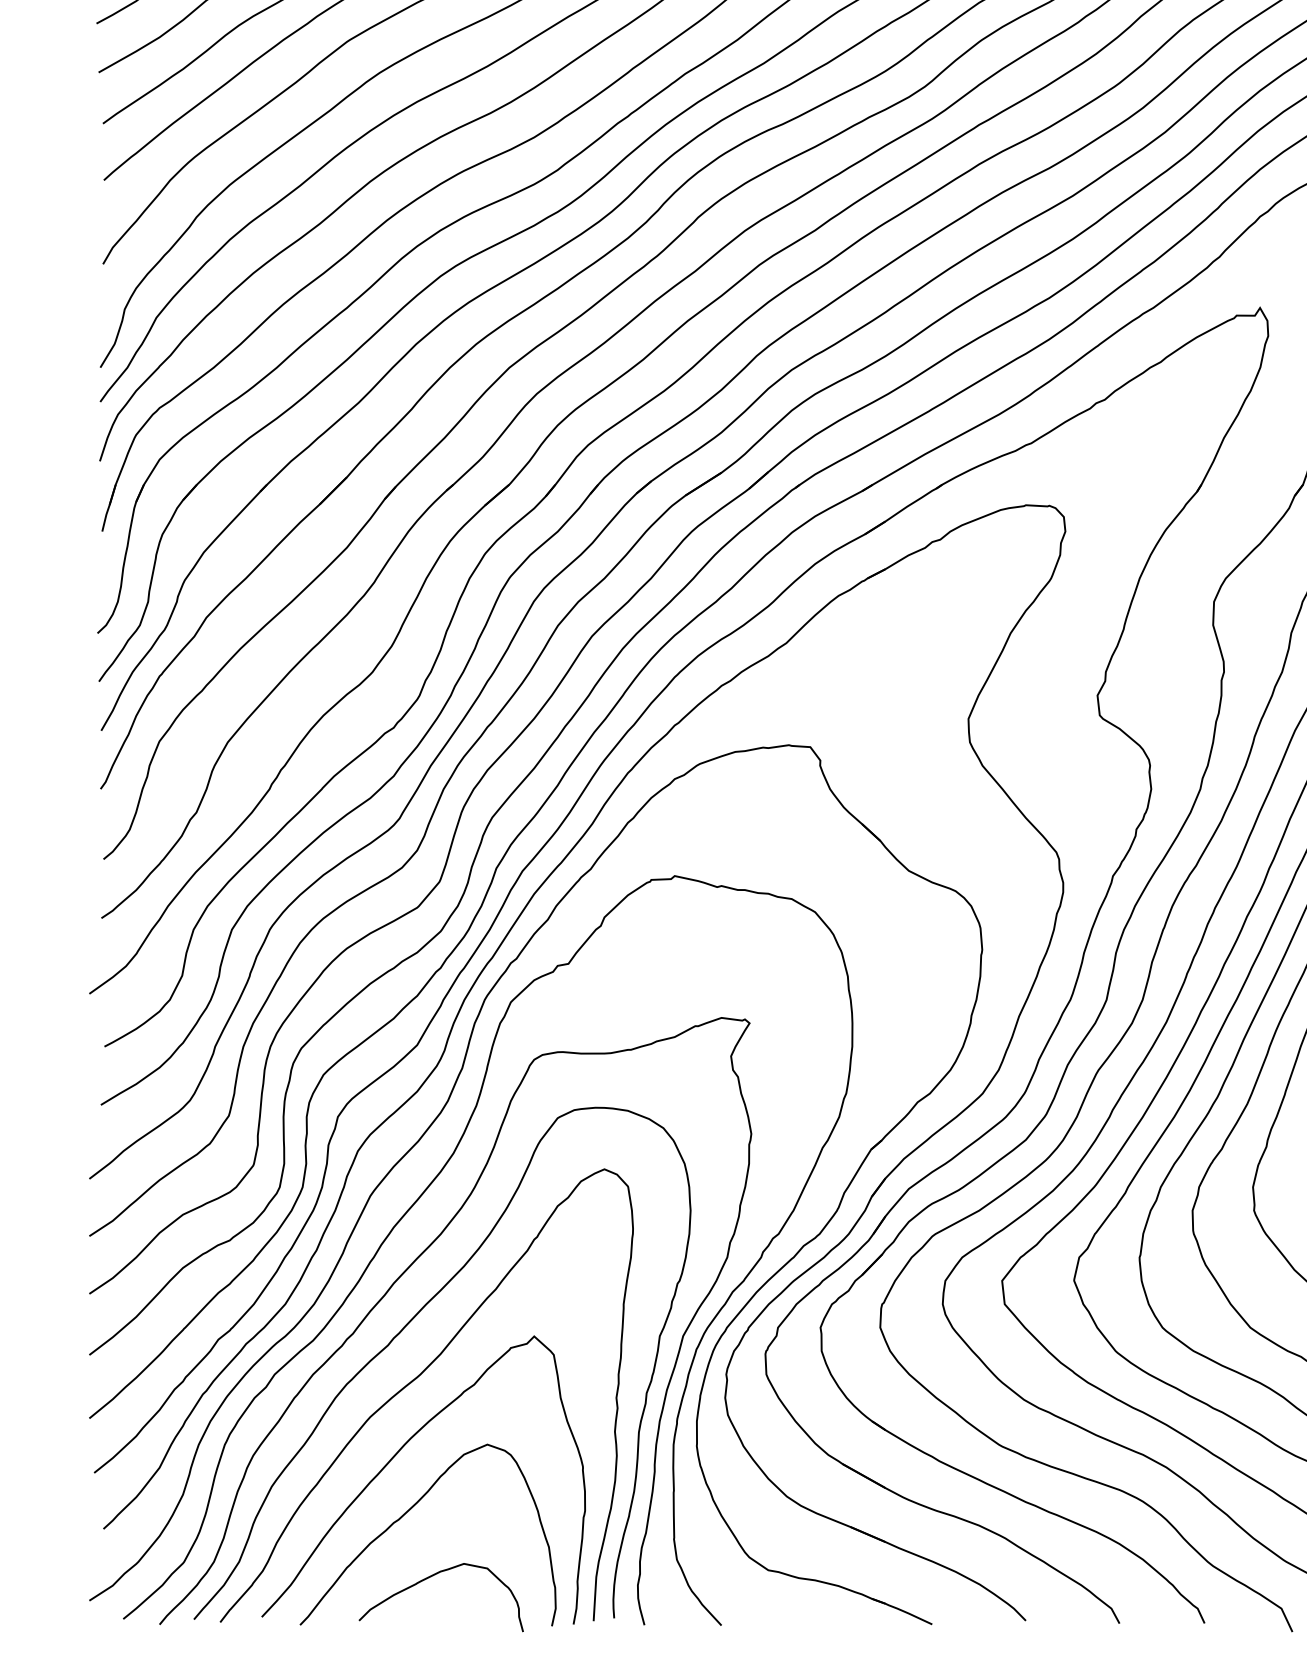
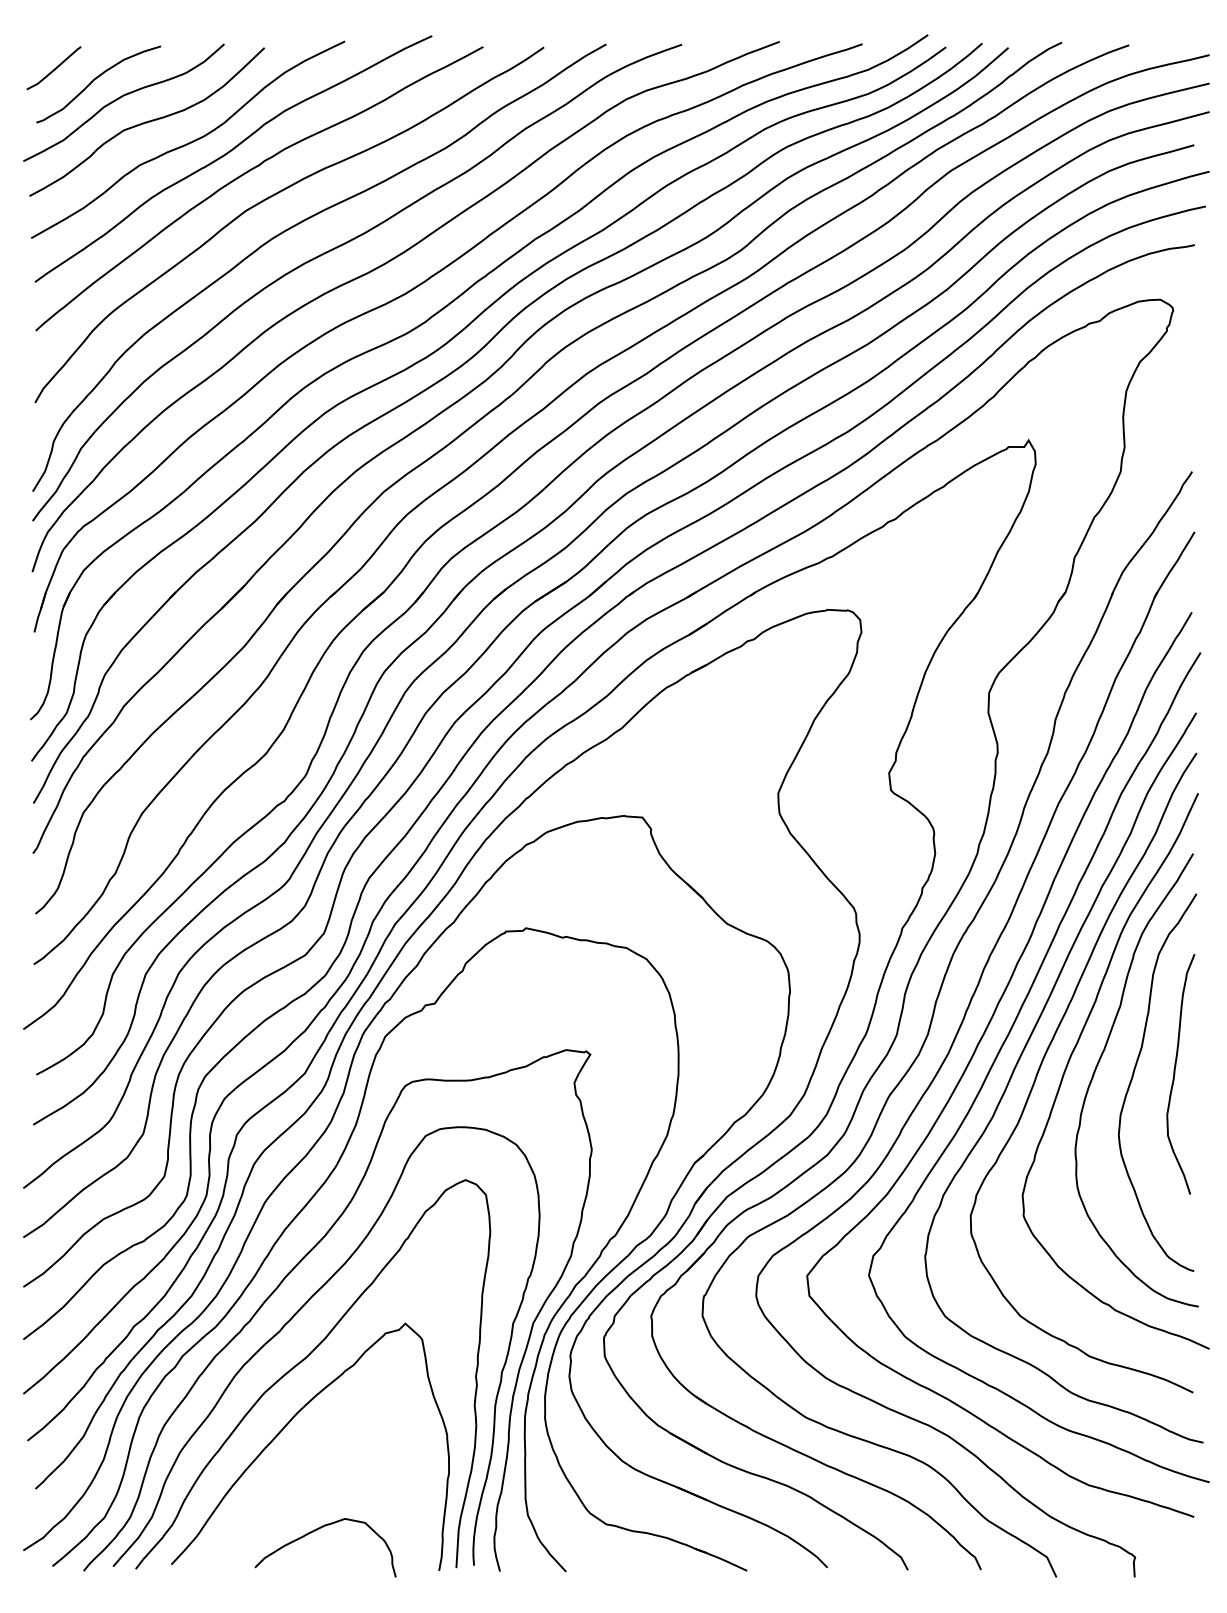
curve: (407, 1513) -> (296, 1475), removed

